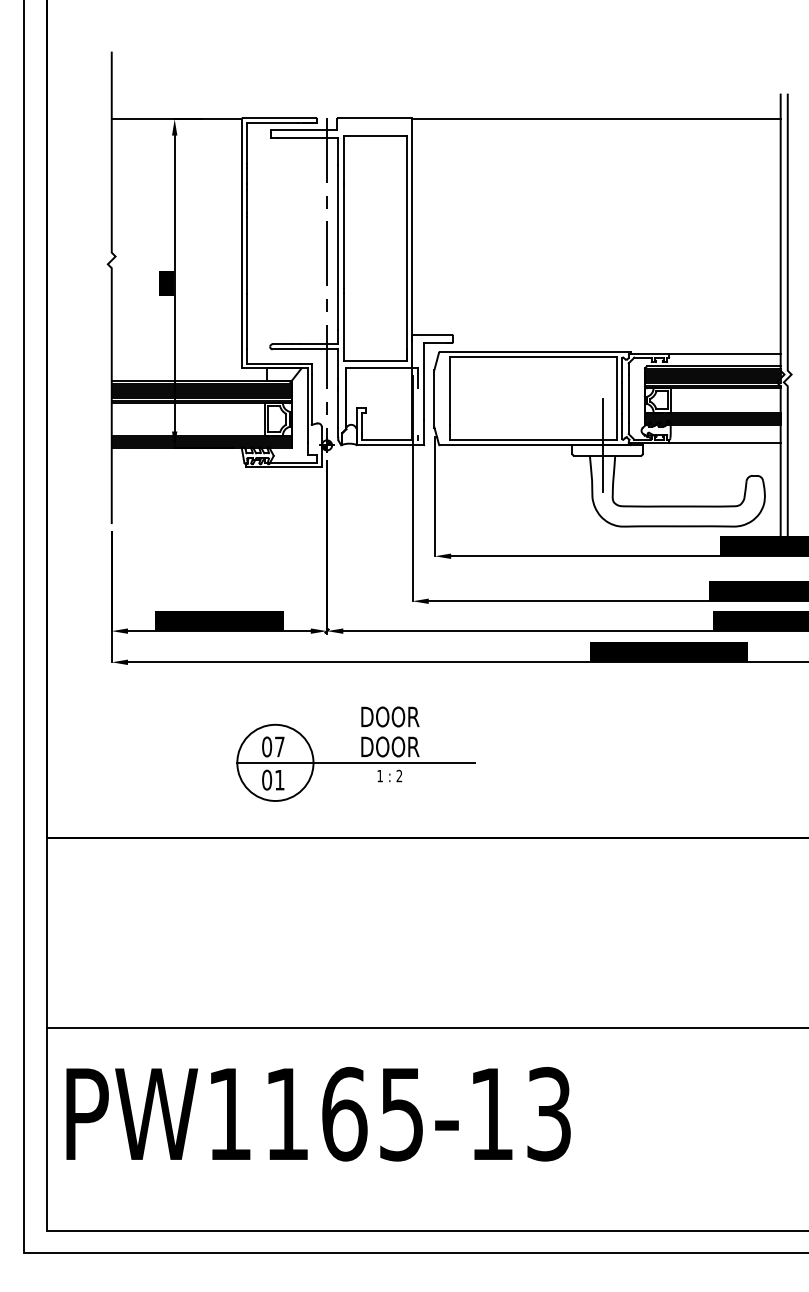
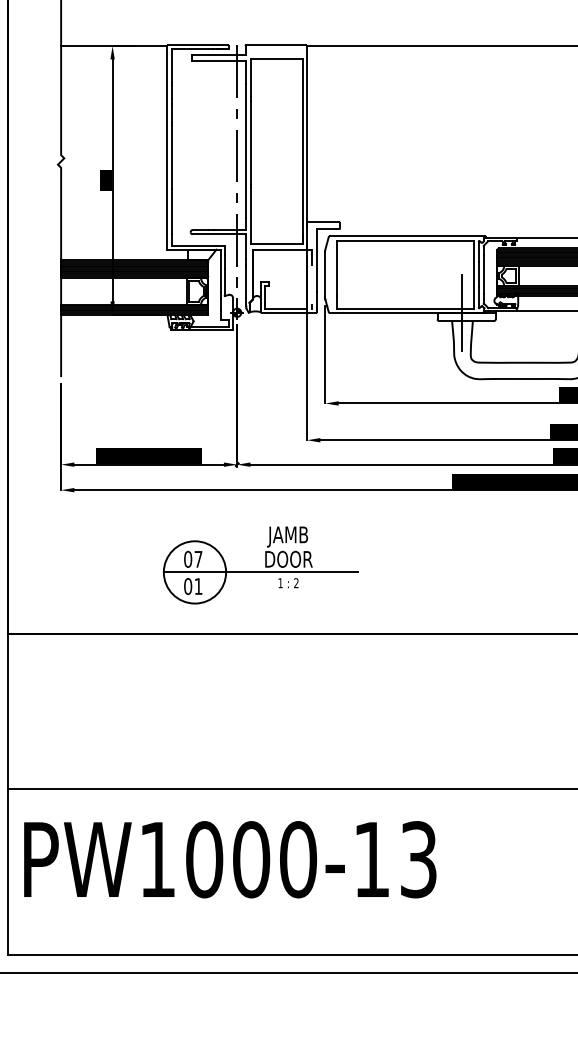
text: (390, 719) -> (289, 536), DOOR -> JAMB
text: (344, 1114) -> (251, 859), PW1165-13 -> PW1000-13

